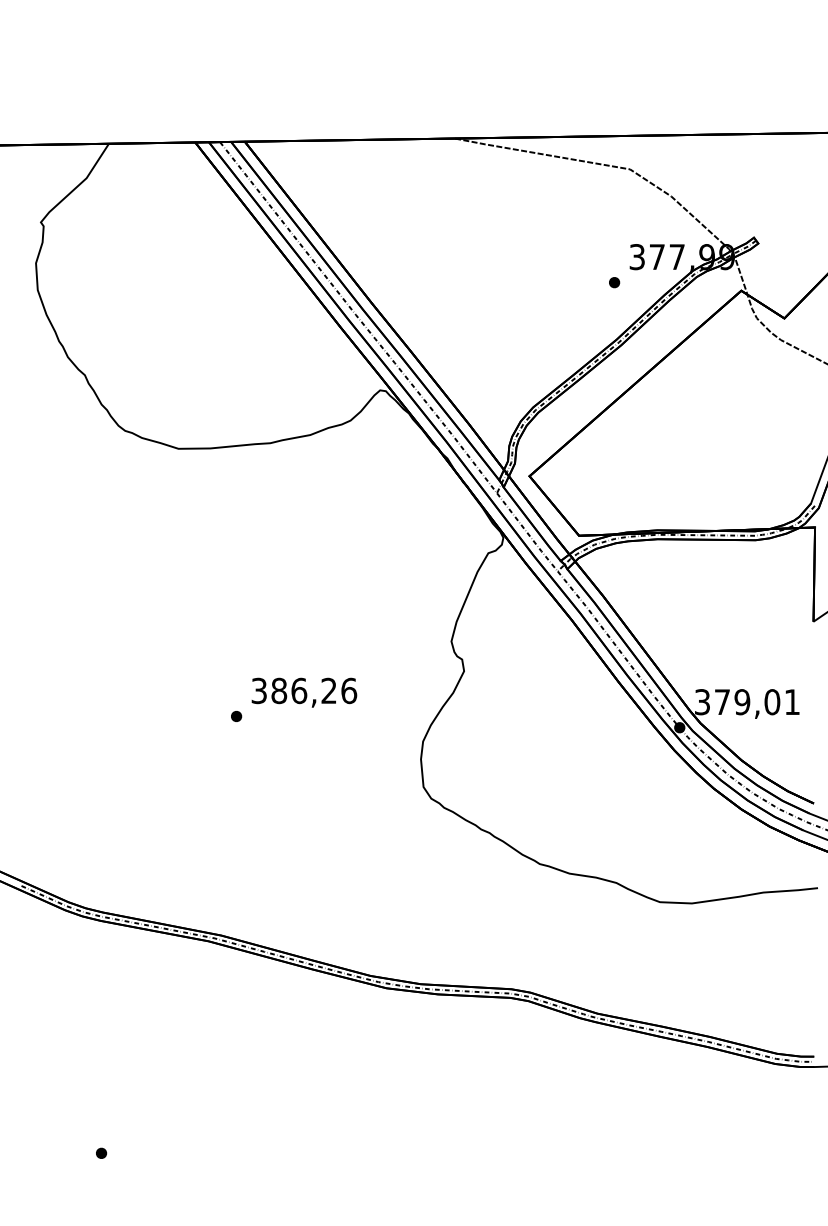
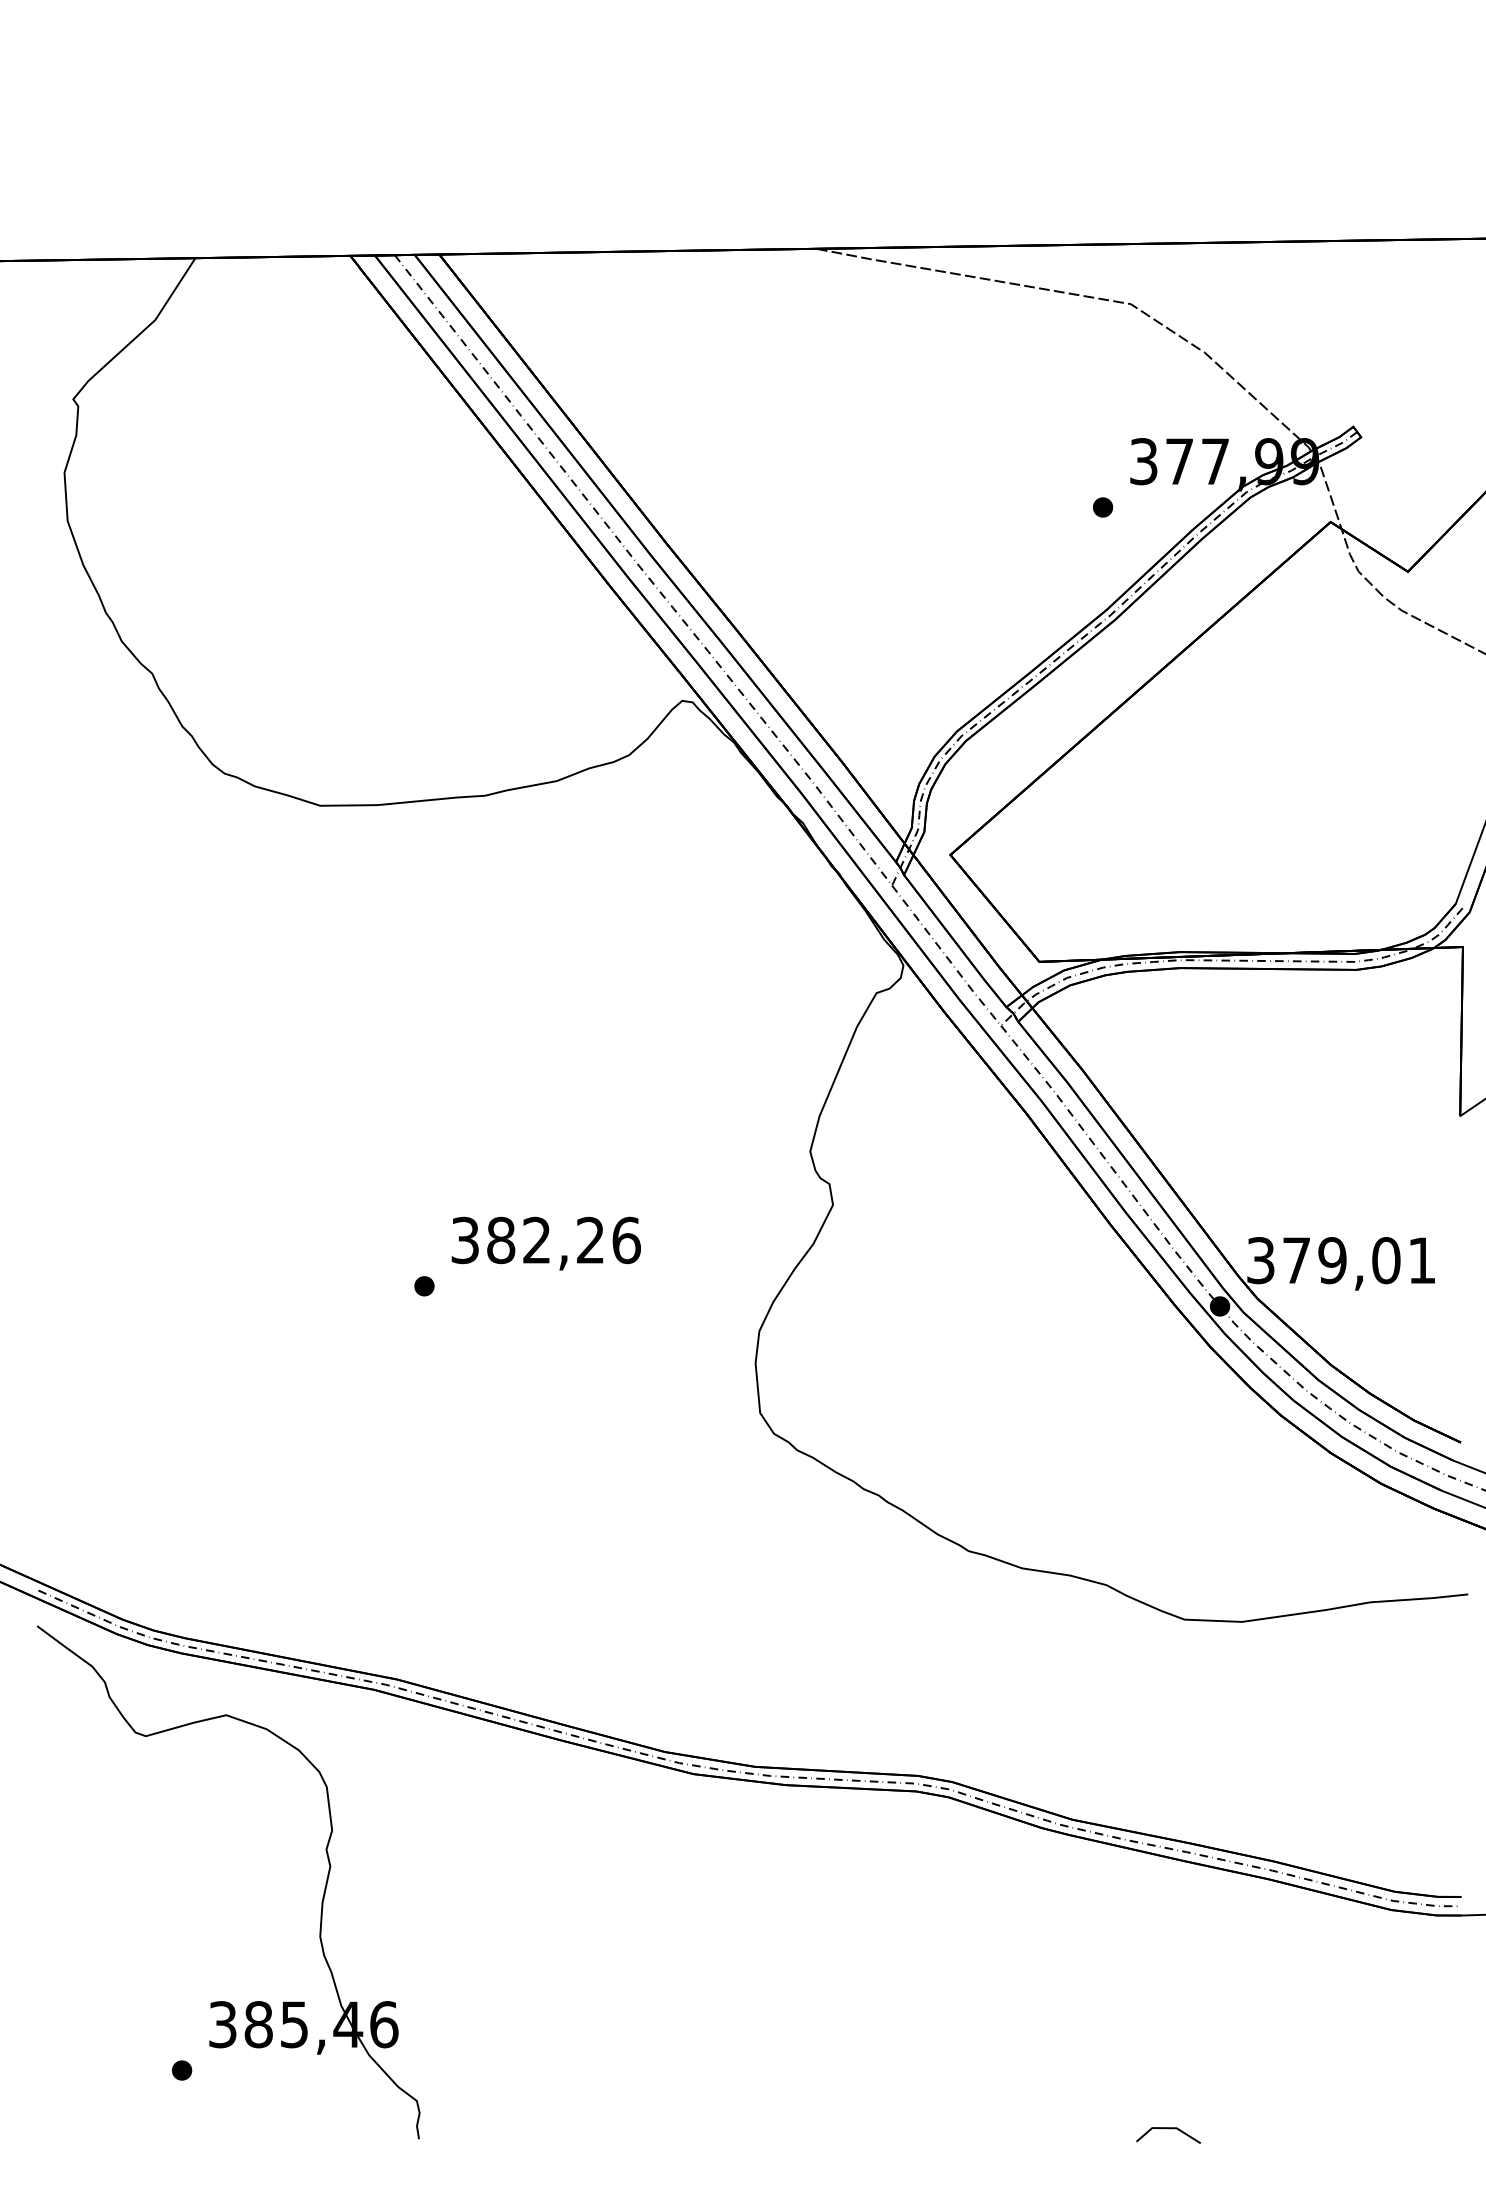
text: (299, 690) -> (537, 1239), 386,26 -> 382,26
part: (178, 1060) -> (320, 1903), added
line: (650, 1186) -> (1167, 2129), added

